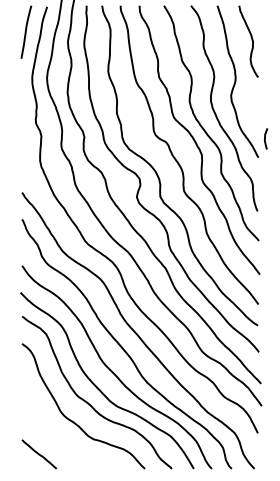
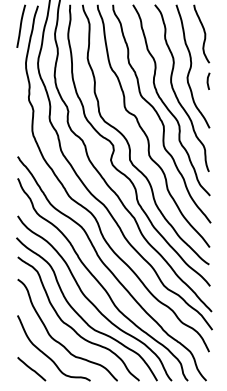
curve: (265, 138) -> (208, 80), moved
curve: (57, 436) -> (46, 354), added

